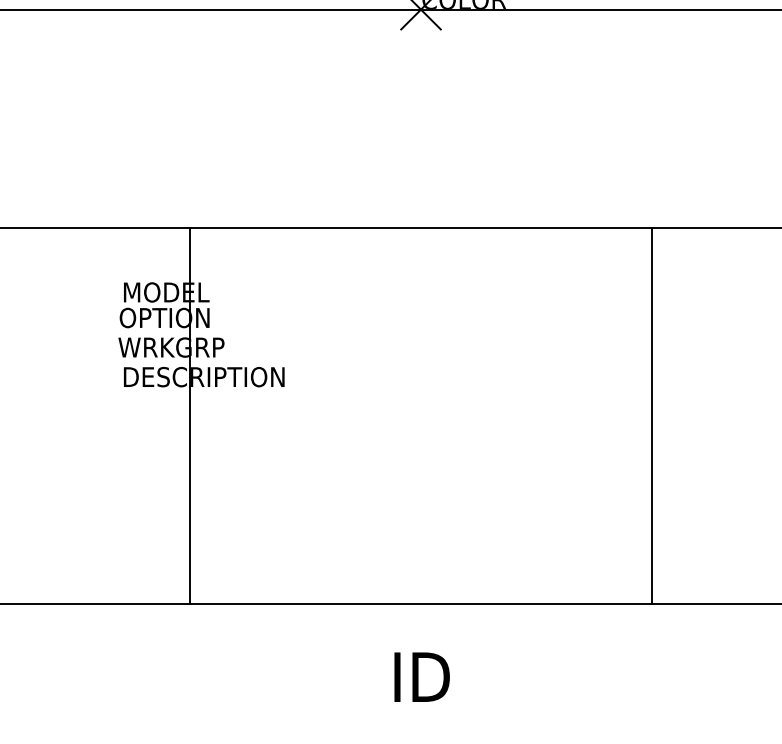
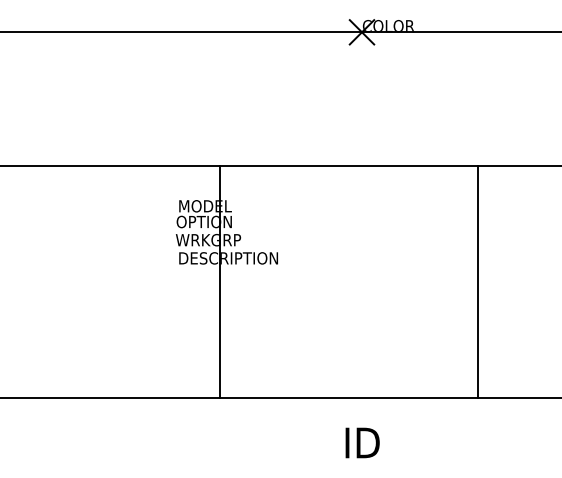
line: (652, 416) -> (478, 282), moved

